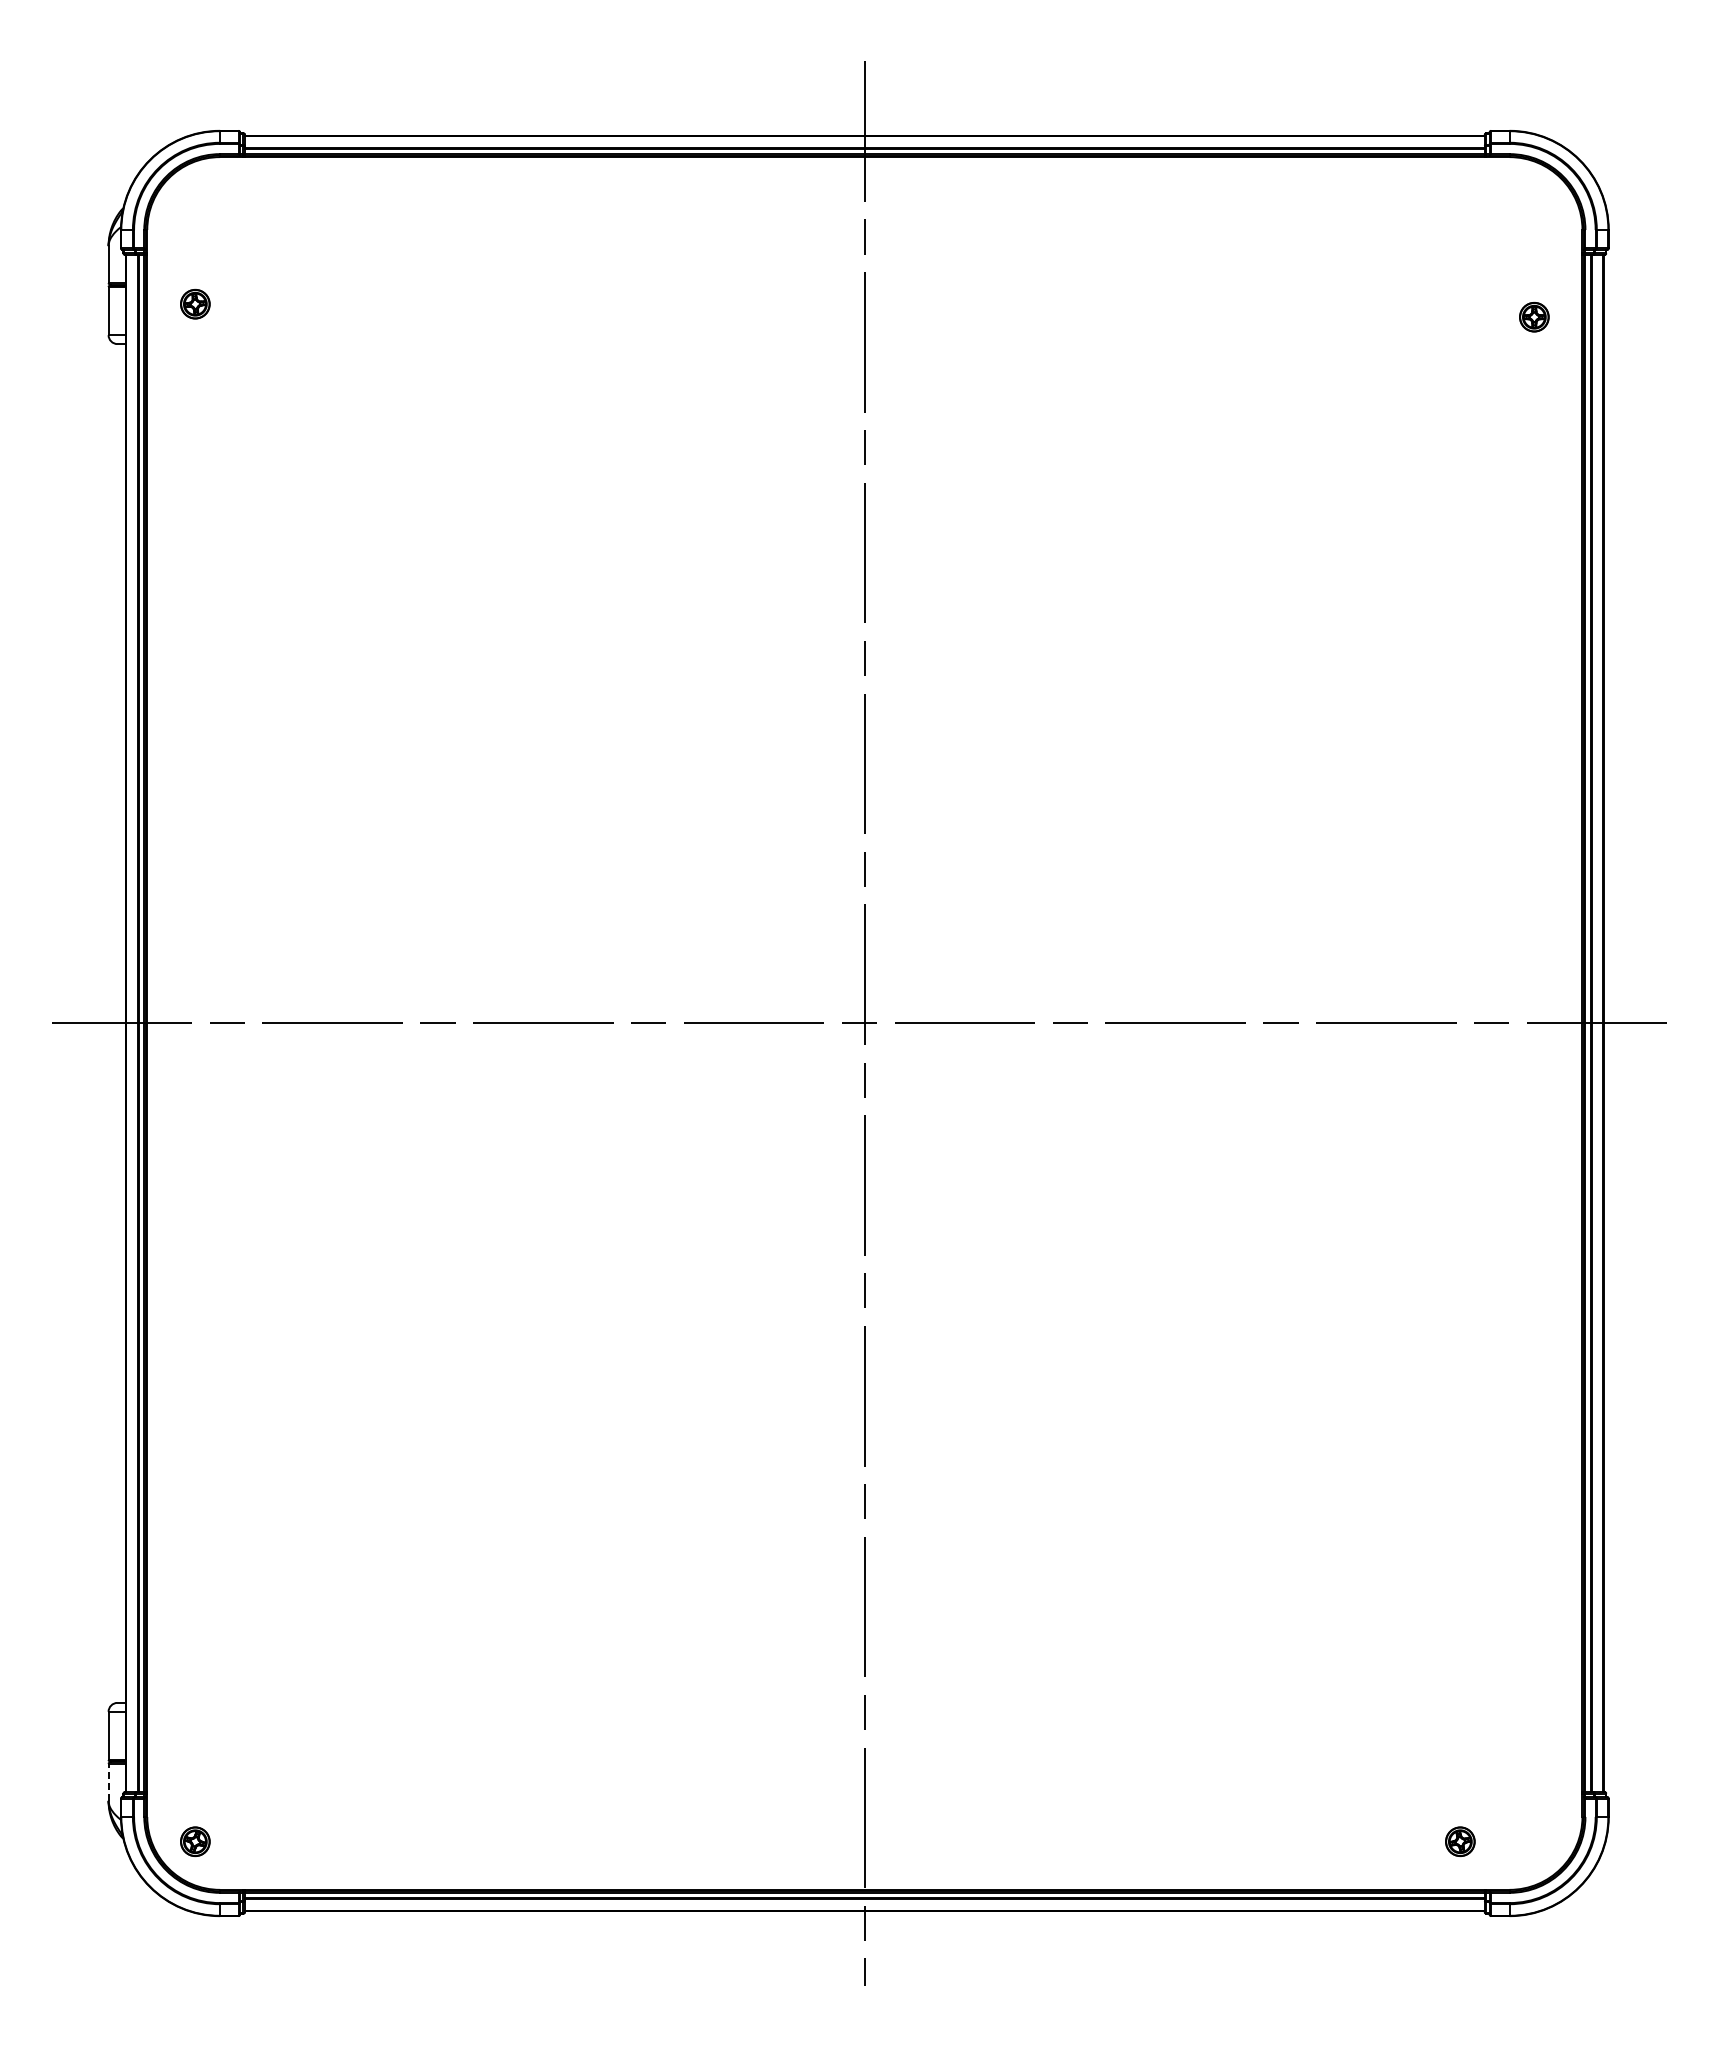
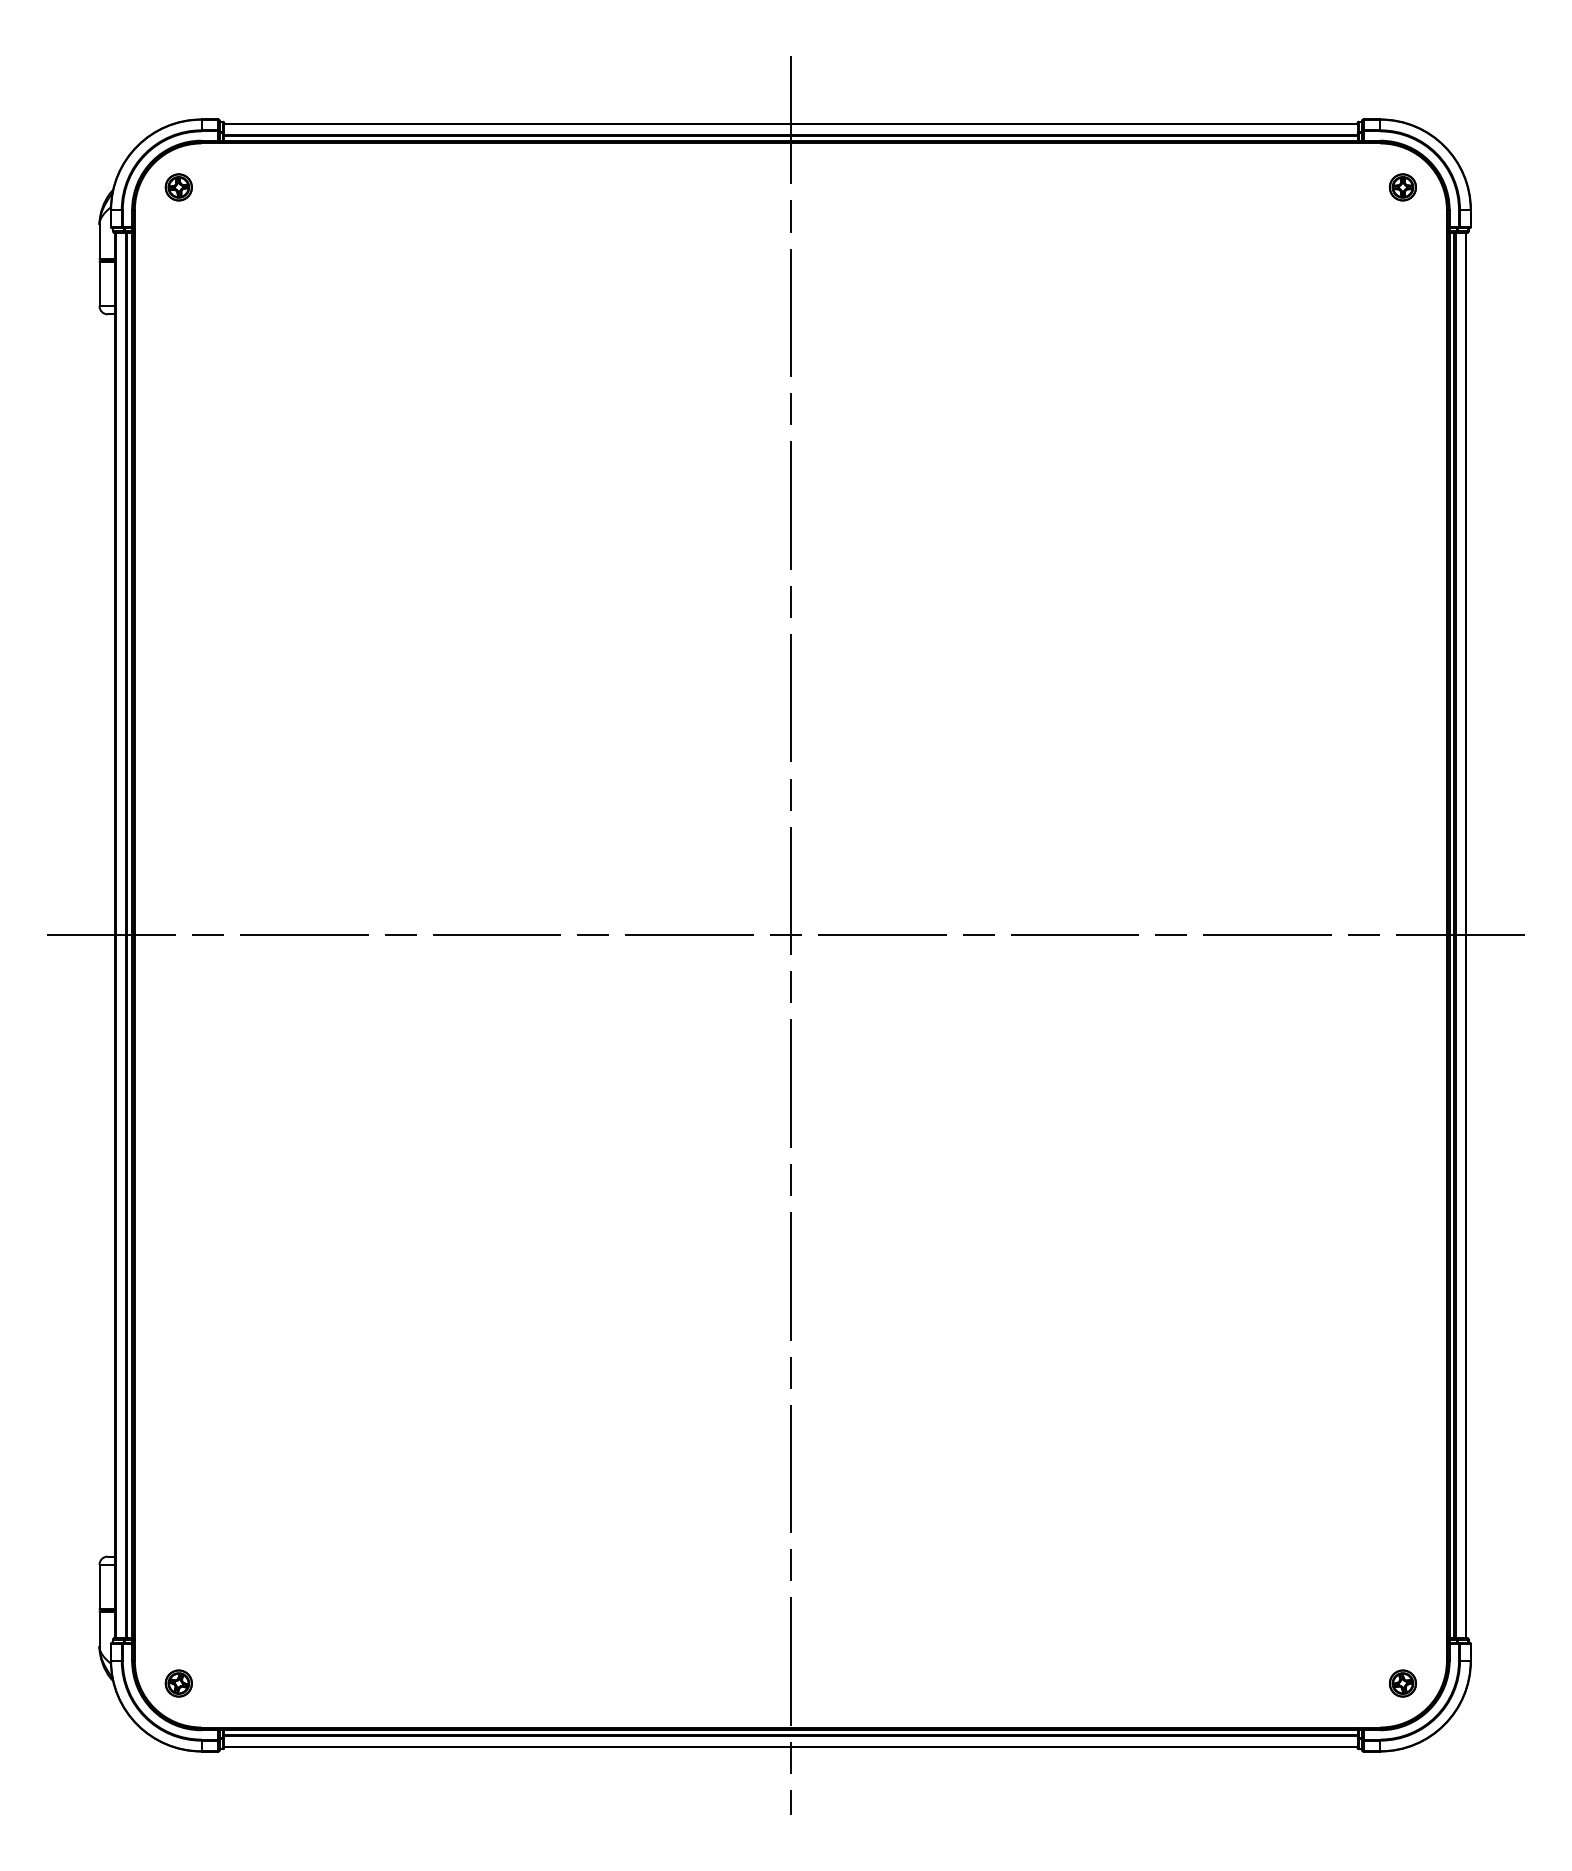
part: (195, 304) -> (178, 187), moved
part: (1534, 317) -> (1403, 187), moved
line: (108, 1781) -> (99, 1628), dashed -> solid
part: (1460, 1841) -> (1403, 1683), moved

